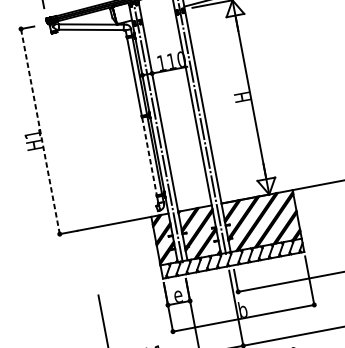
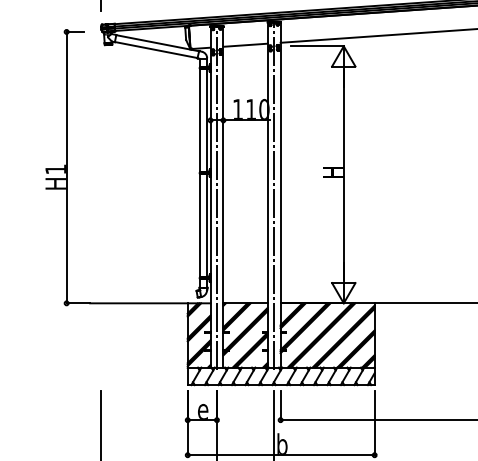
line: (158, 12) -> (245, 44), added
line: (40, 131) -> (66, 167), dashed -> solid
line: (149, 156) -> (200, 226), dashed -> solid

